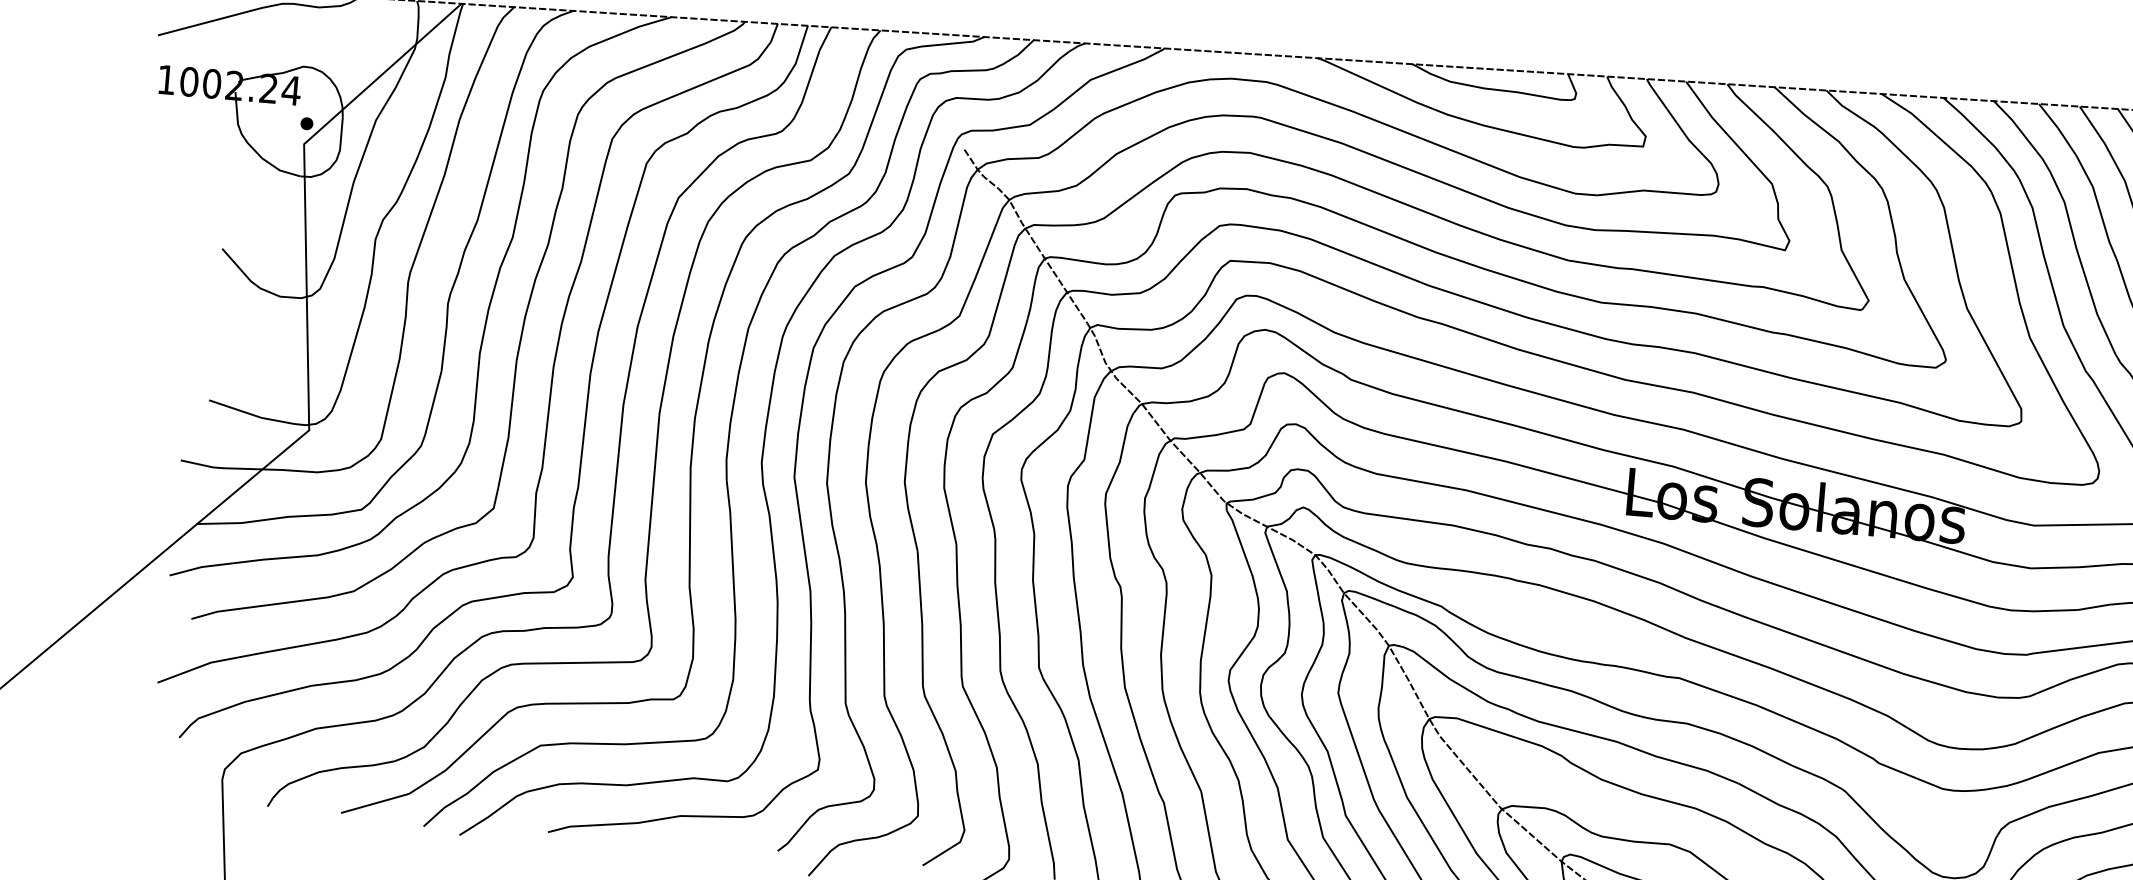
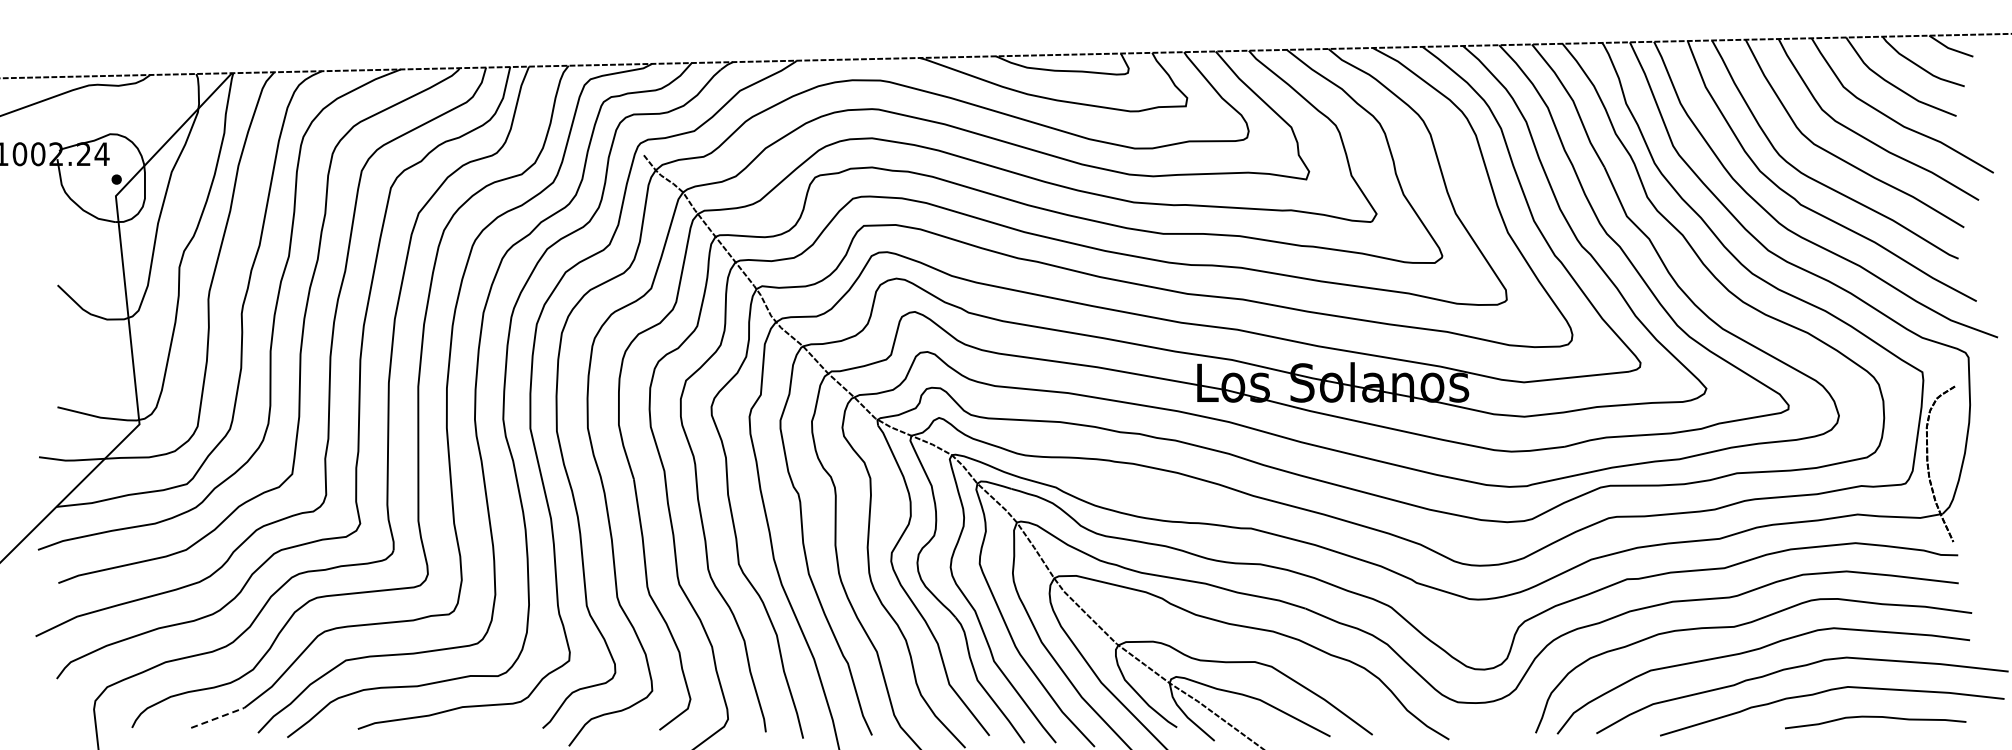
line: (376, 802) -> (218, 717), solid -> dashed

